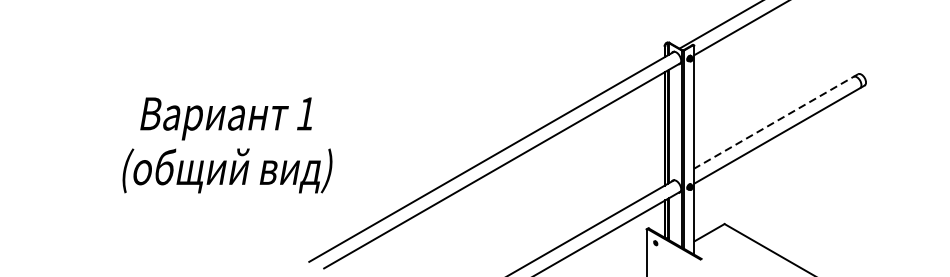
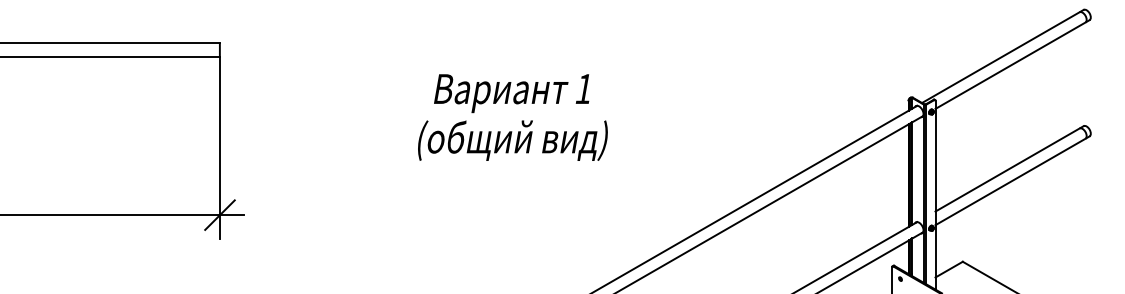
line: (776, 120) -> (1009, 168), dashed -> solid
text: (227, 145) -> (512, 117), moved

